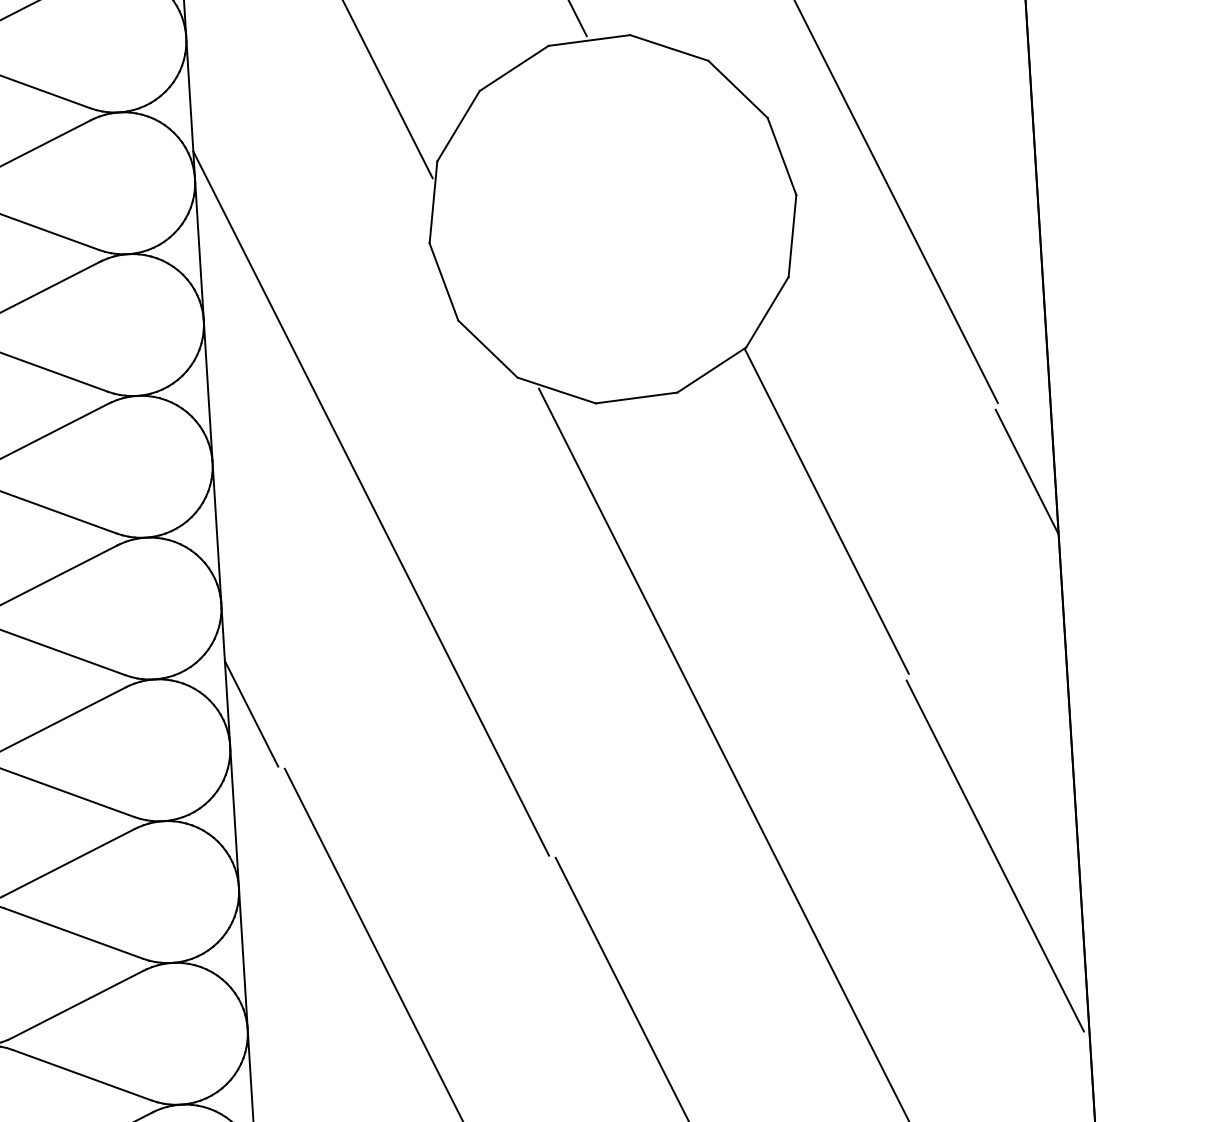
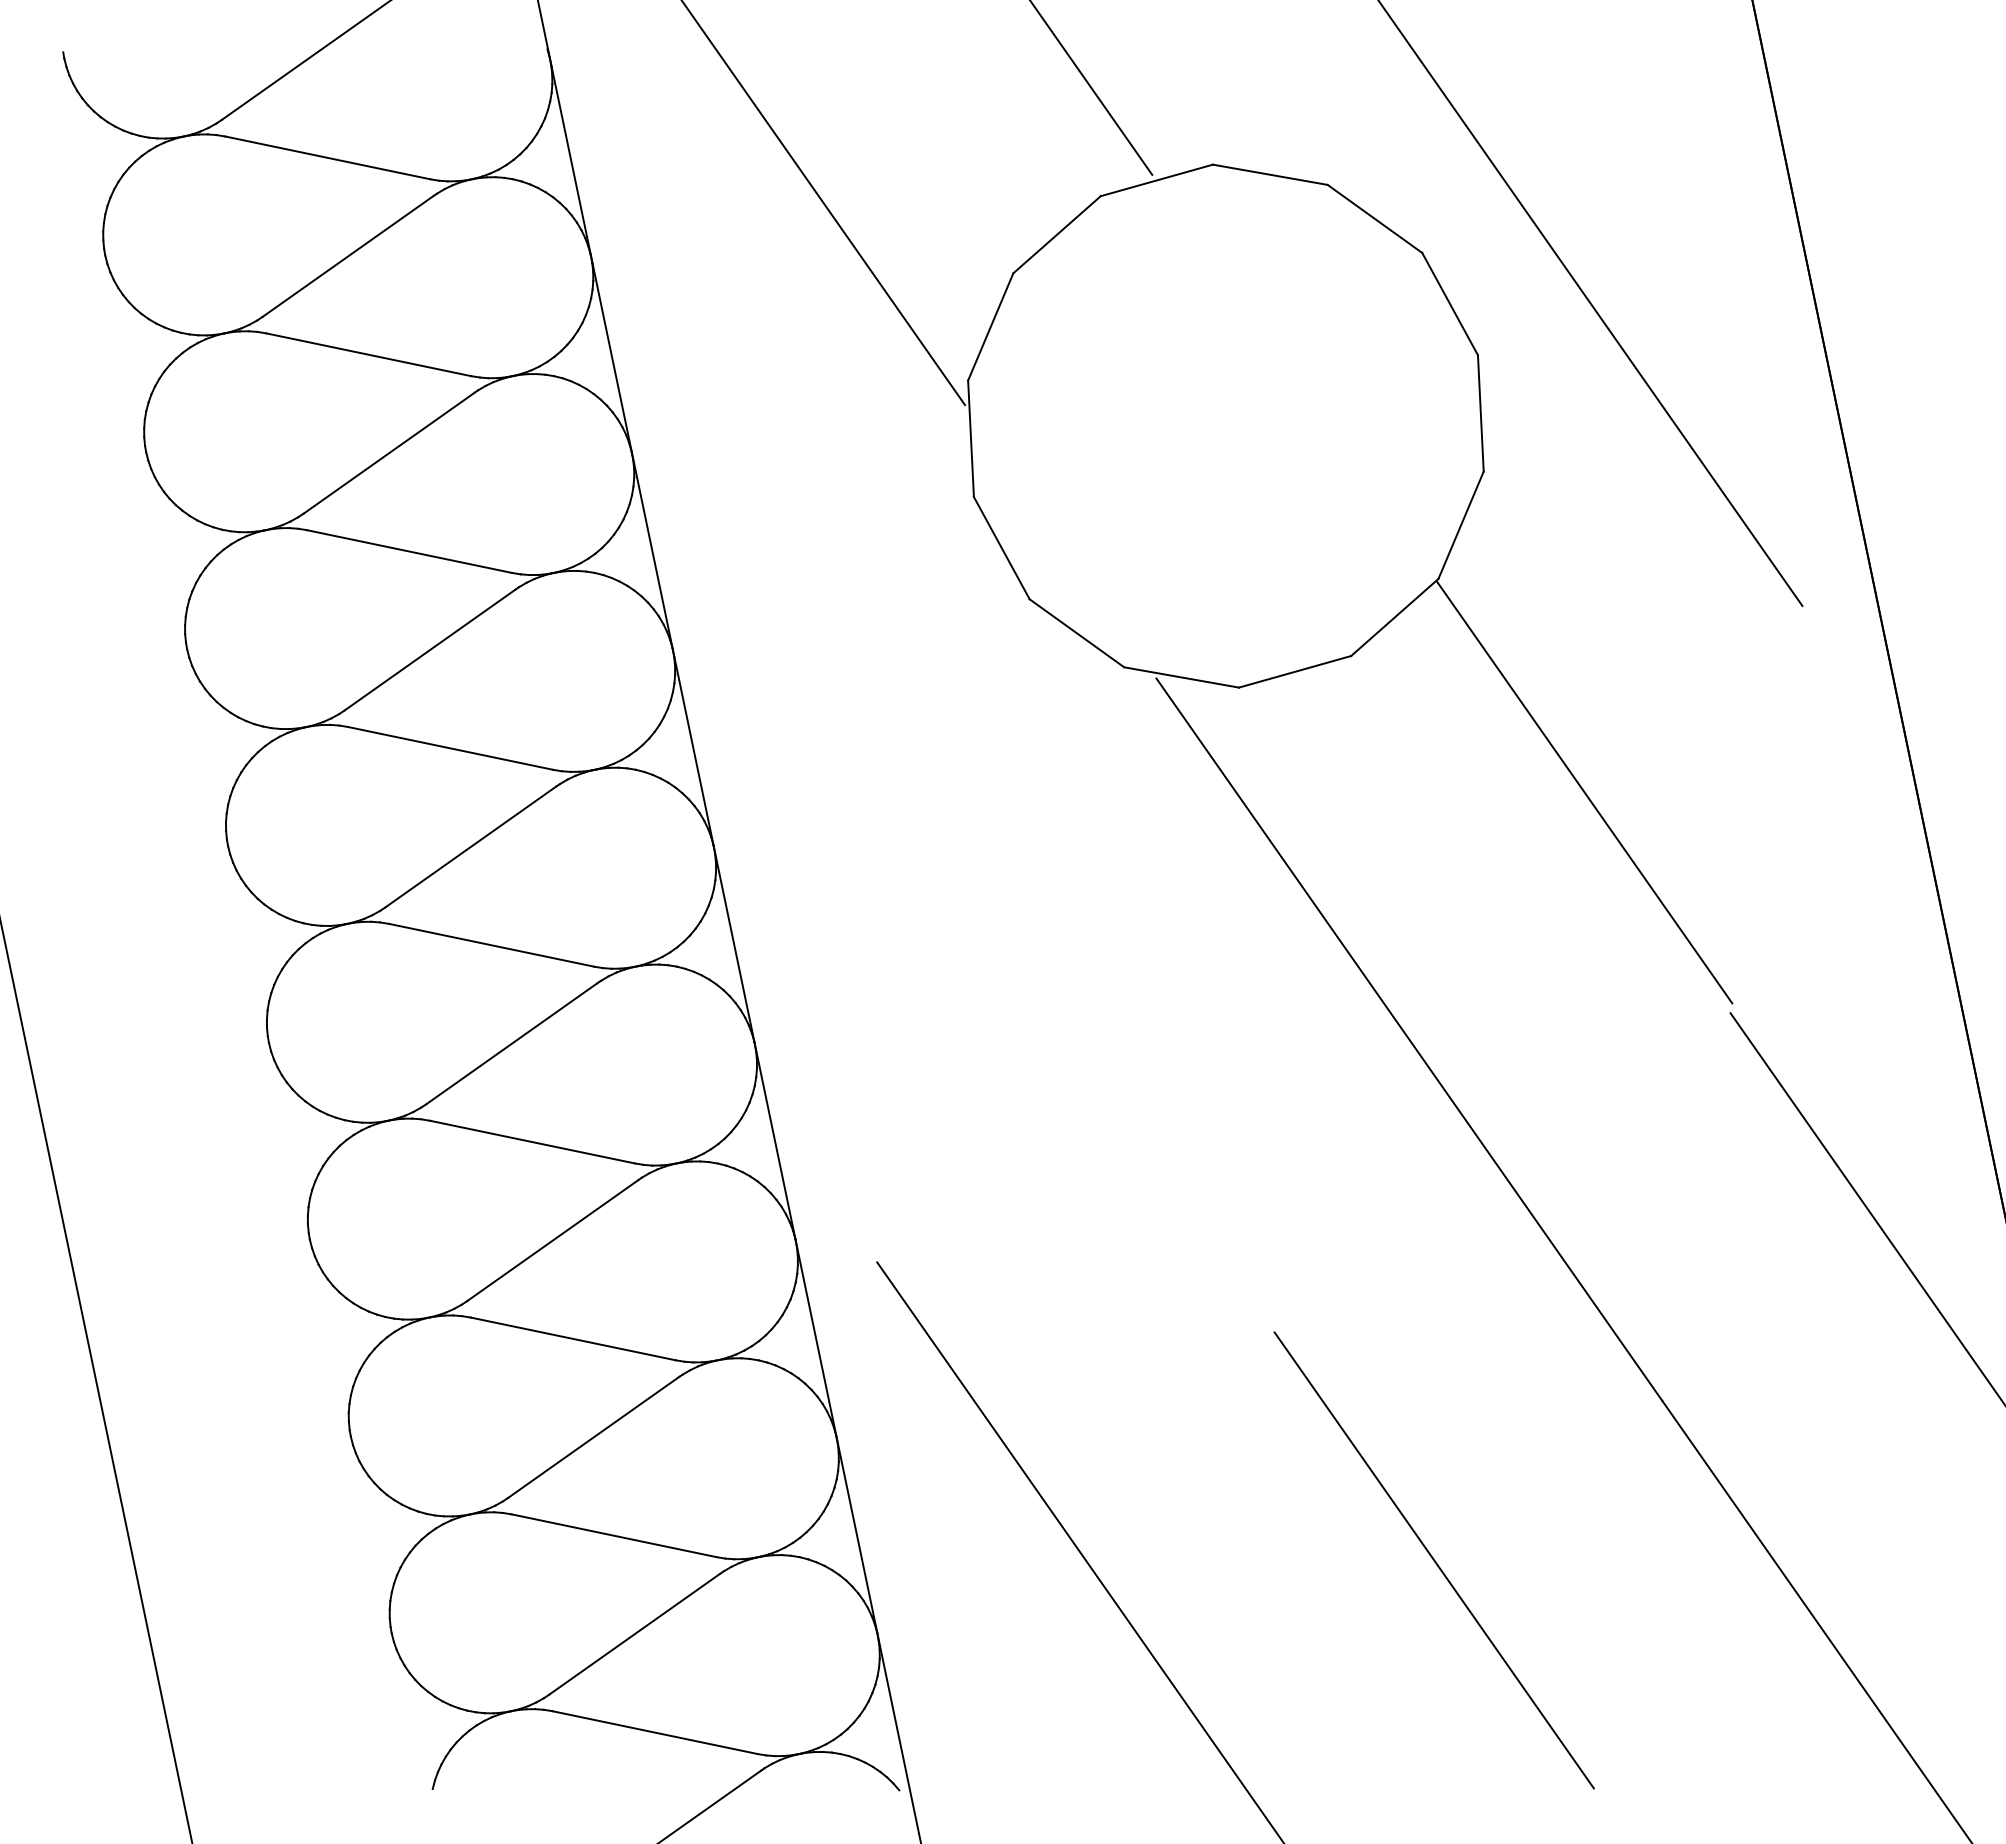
line: (1026, 471) -> (1856, 696), removed
line: (371, 502) -> (944, 872), removed
line: (251, 713) -> (819, 1191), removed

